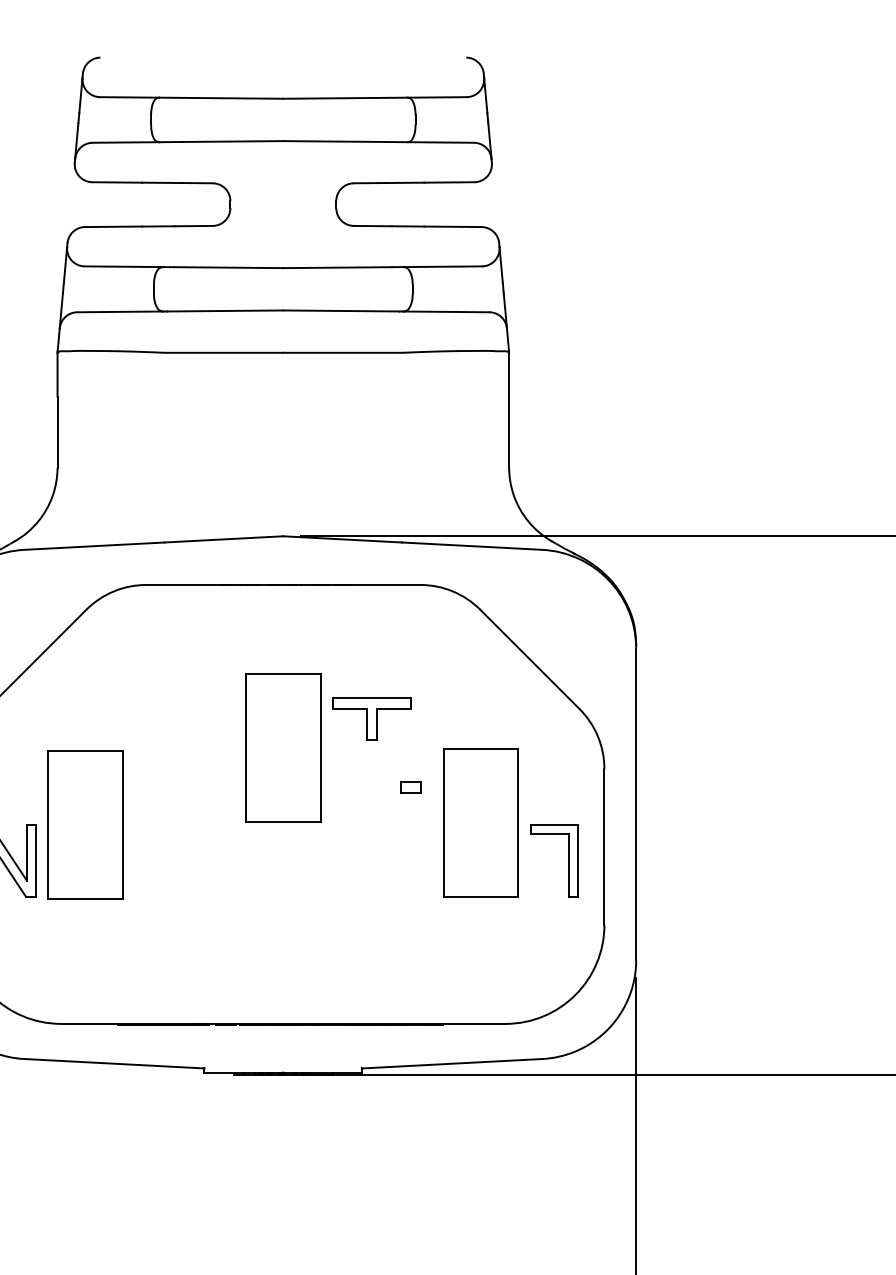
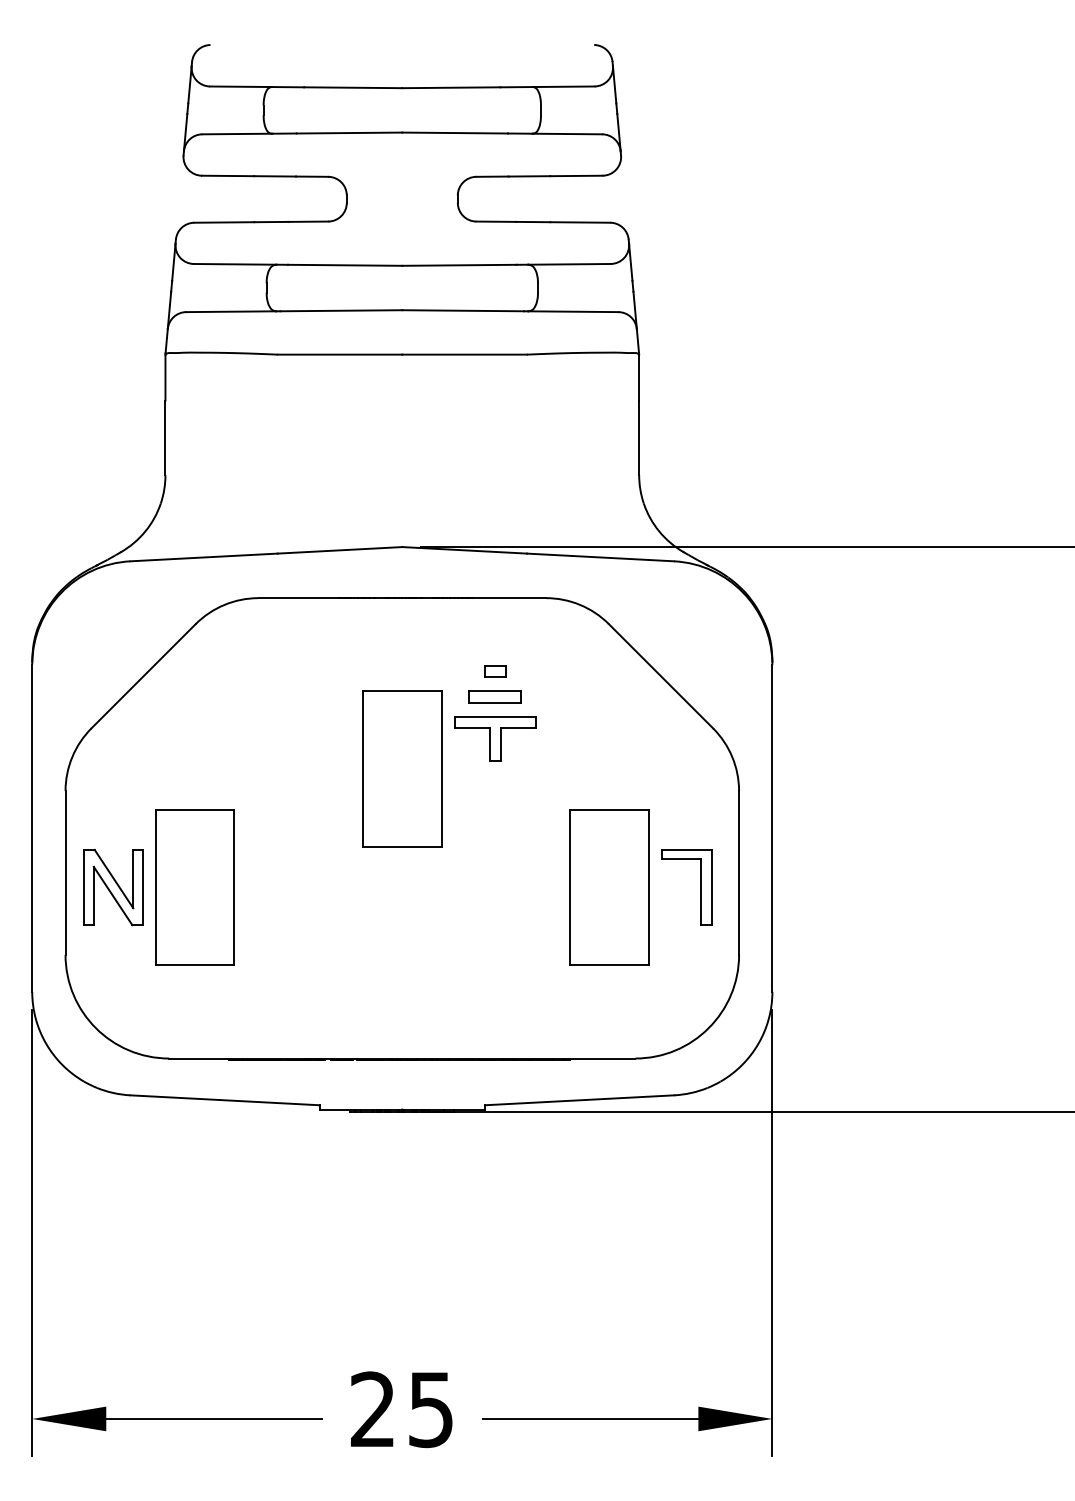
part: (371, 678) -> (494, 696), added
part: (411, 787) -> (495, 671), moved
part: (480, 822) -> (609, 887), moved
part: (85, 824) -> (194, 887), moved

